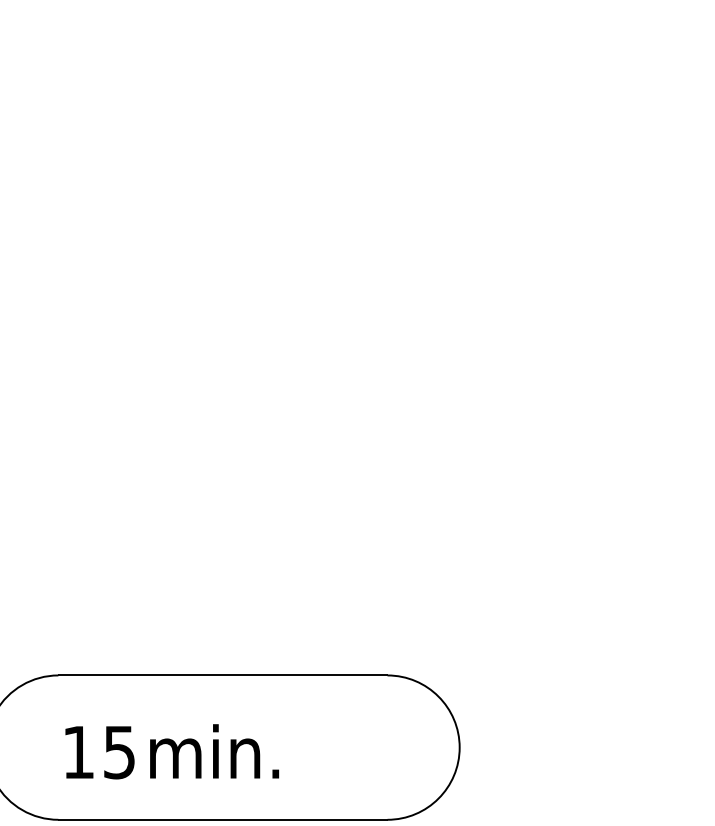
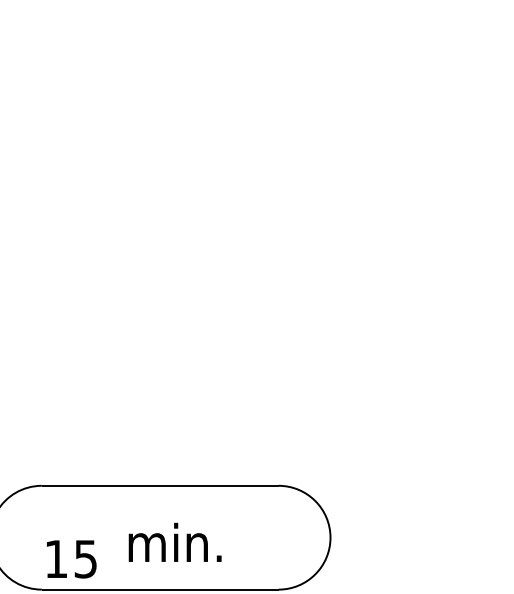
text: (213, 750) -> (174, 541), moved
text: (99, 752) -> (71, 559), moved

